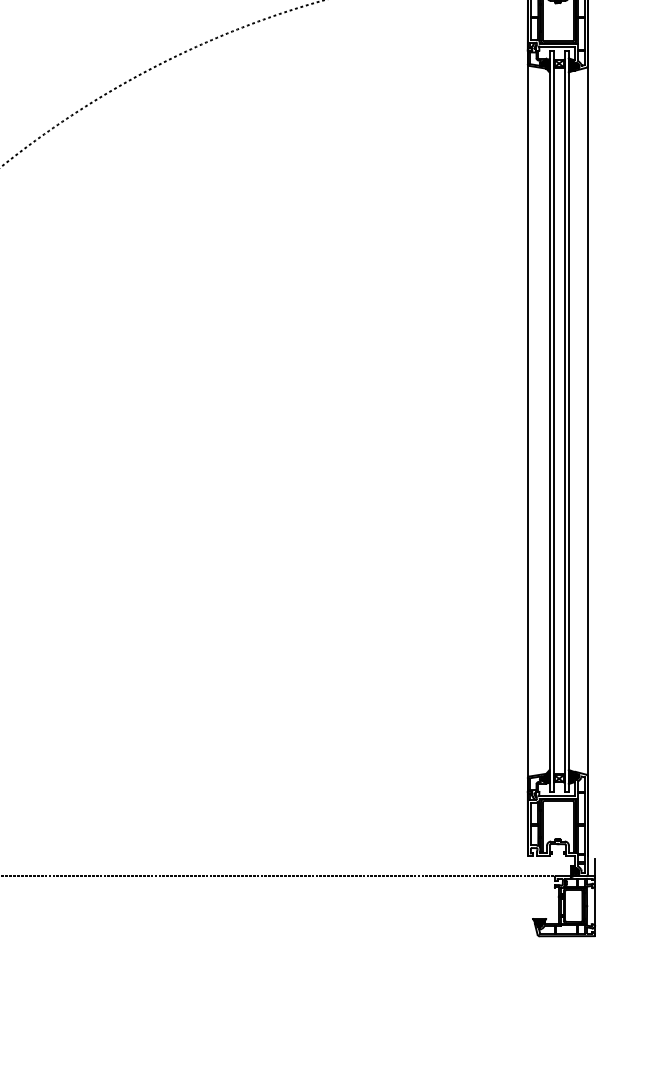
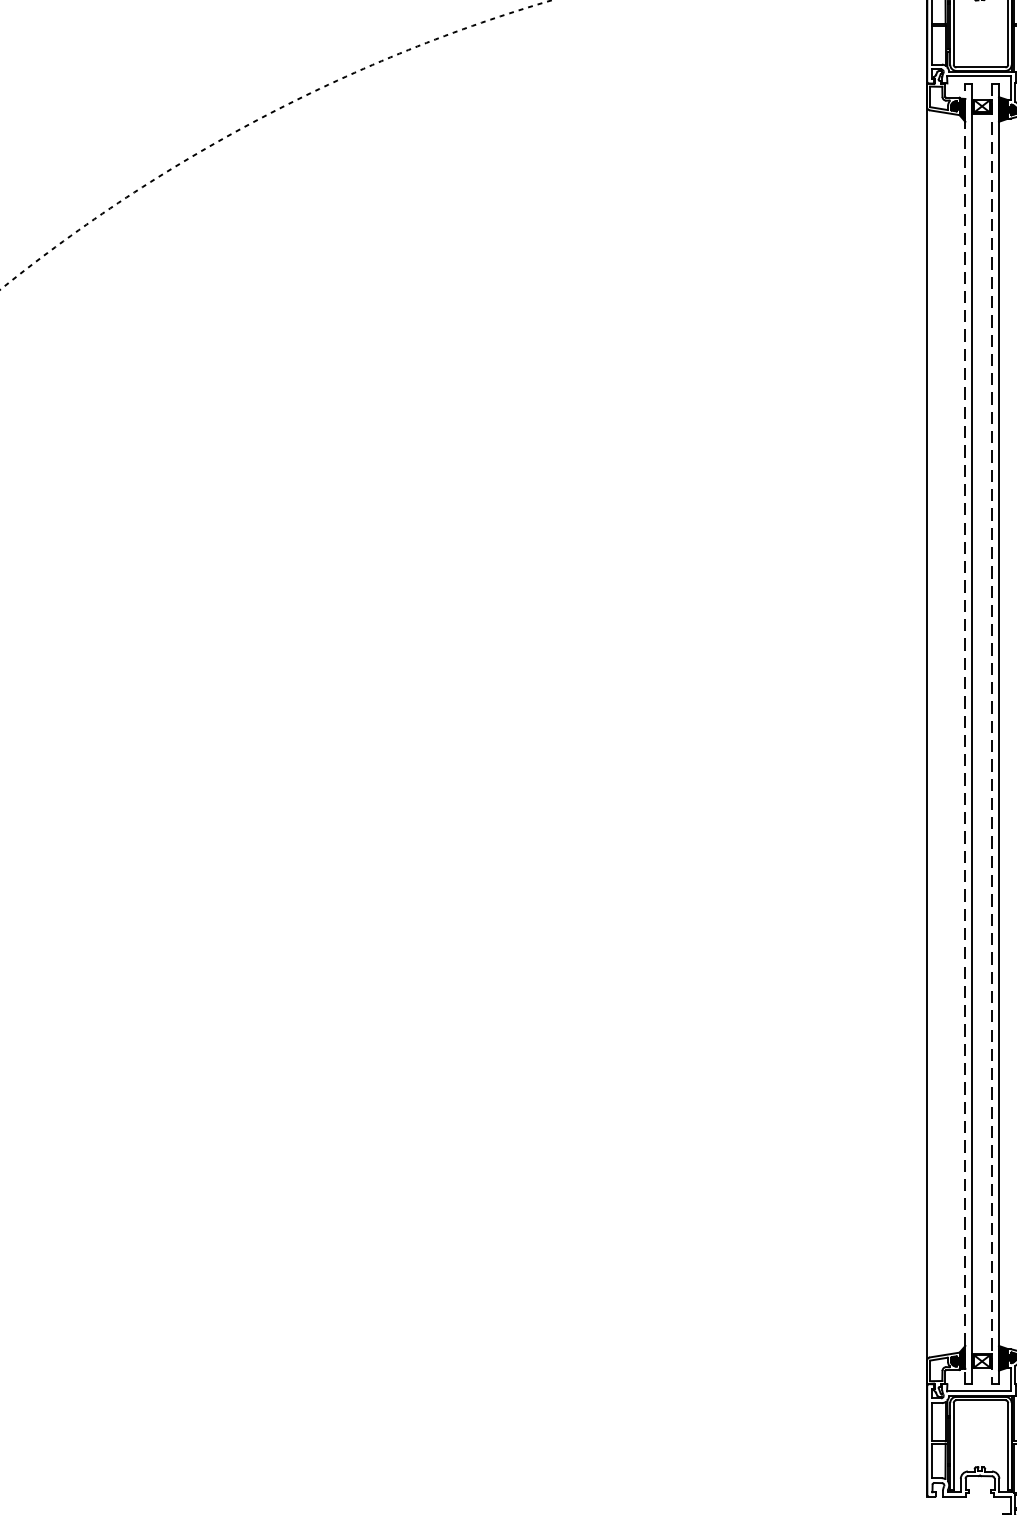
line: (549, 421) -> (965, 734), solid -> dashed
line: (564, 421) -> (991, 734), solid -> dashed

